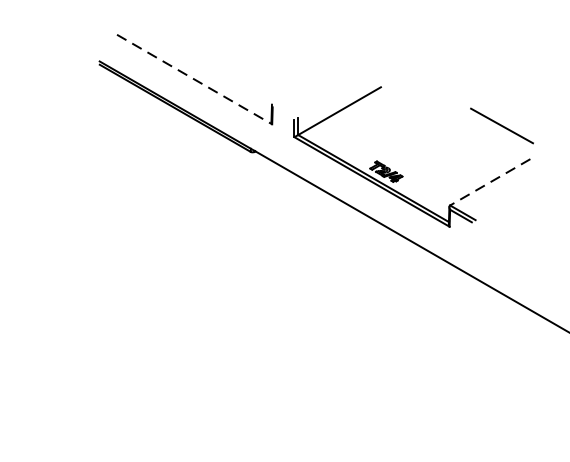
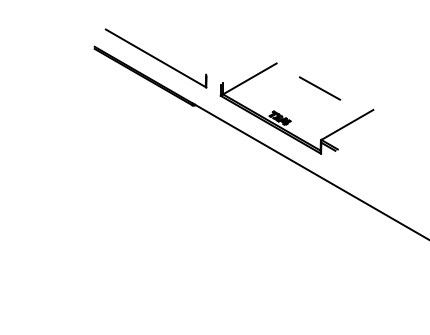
line: (195, 79) -> (156, 58), dashed -> solid
line: (501, 125) -> (319, 88), moved
line: (490, 181) -> (347, 124), dashed -> solid

